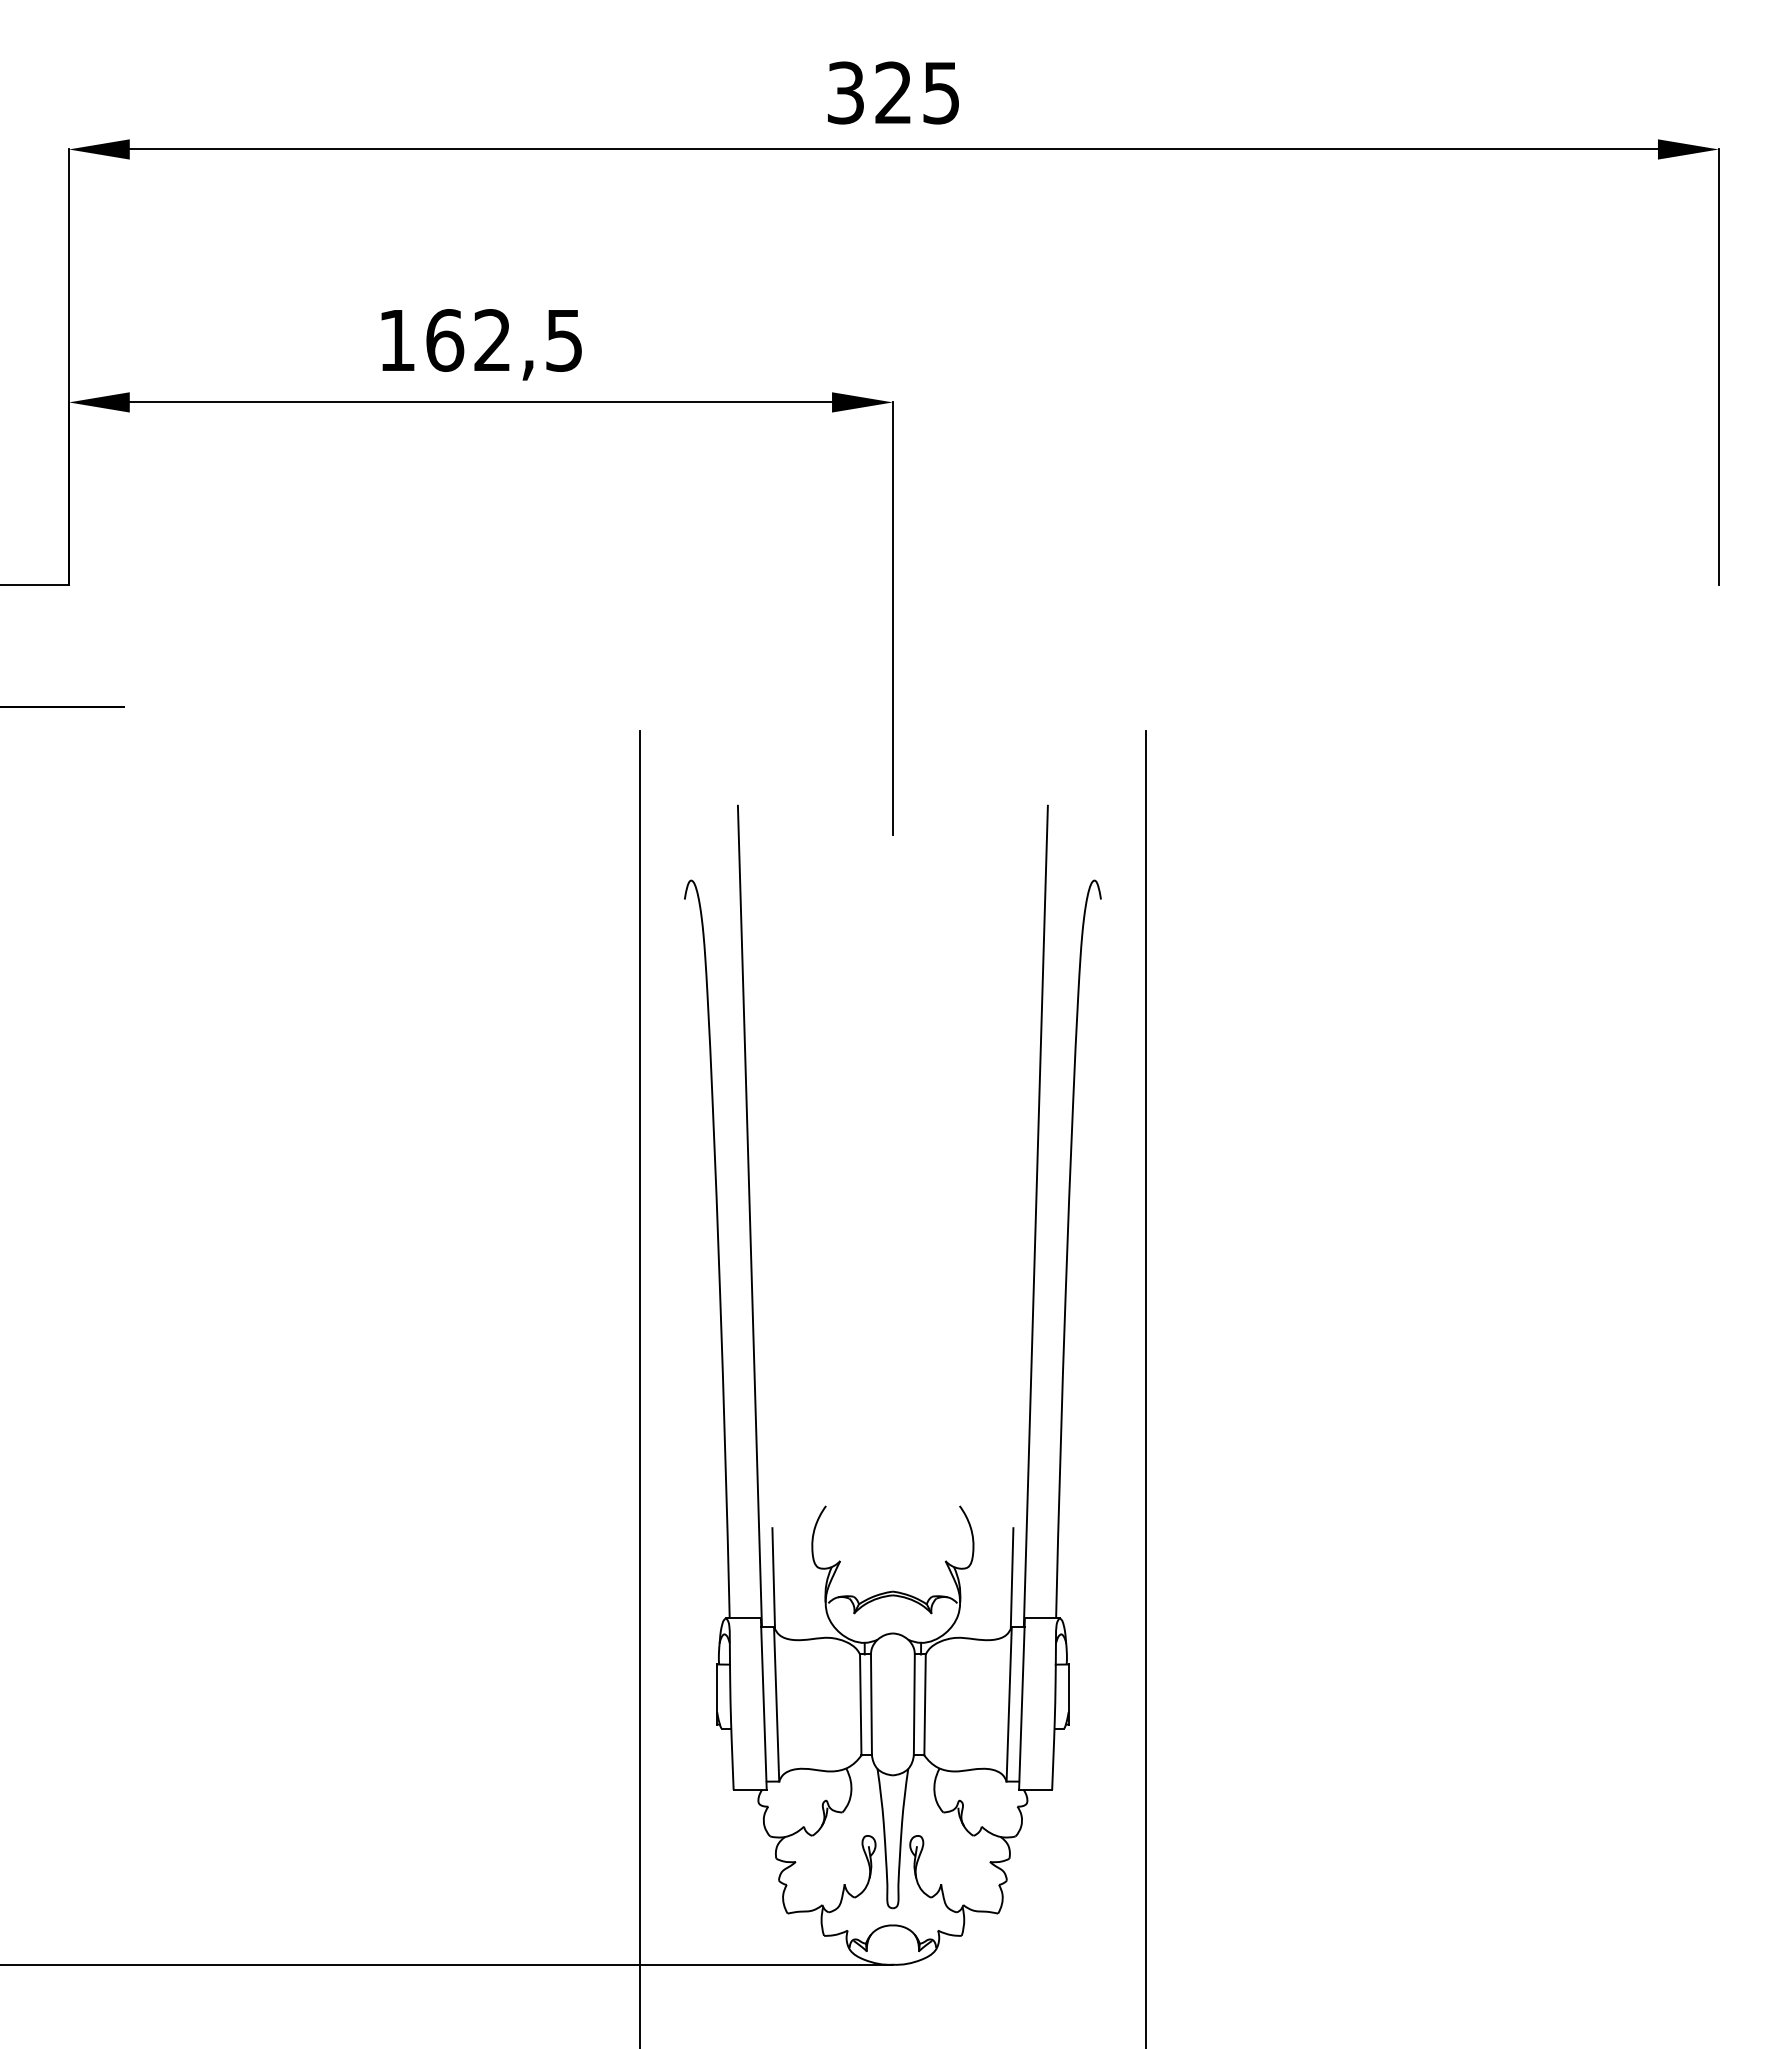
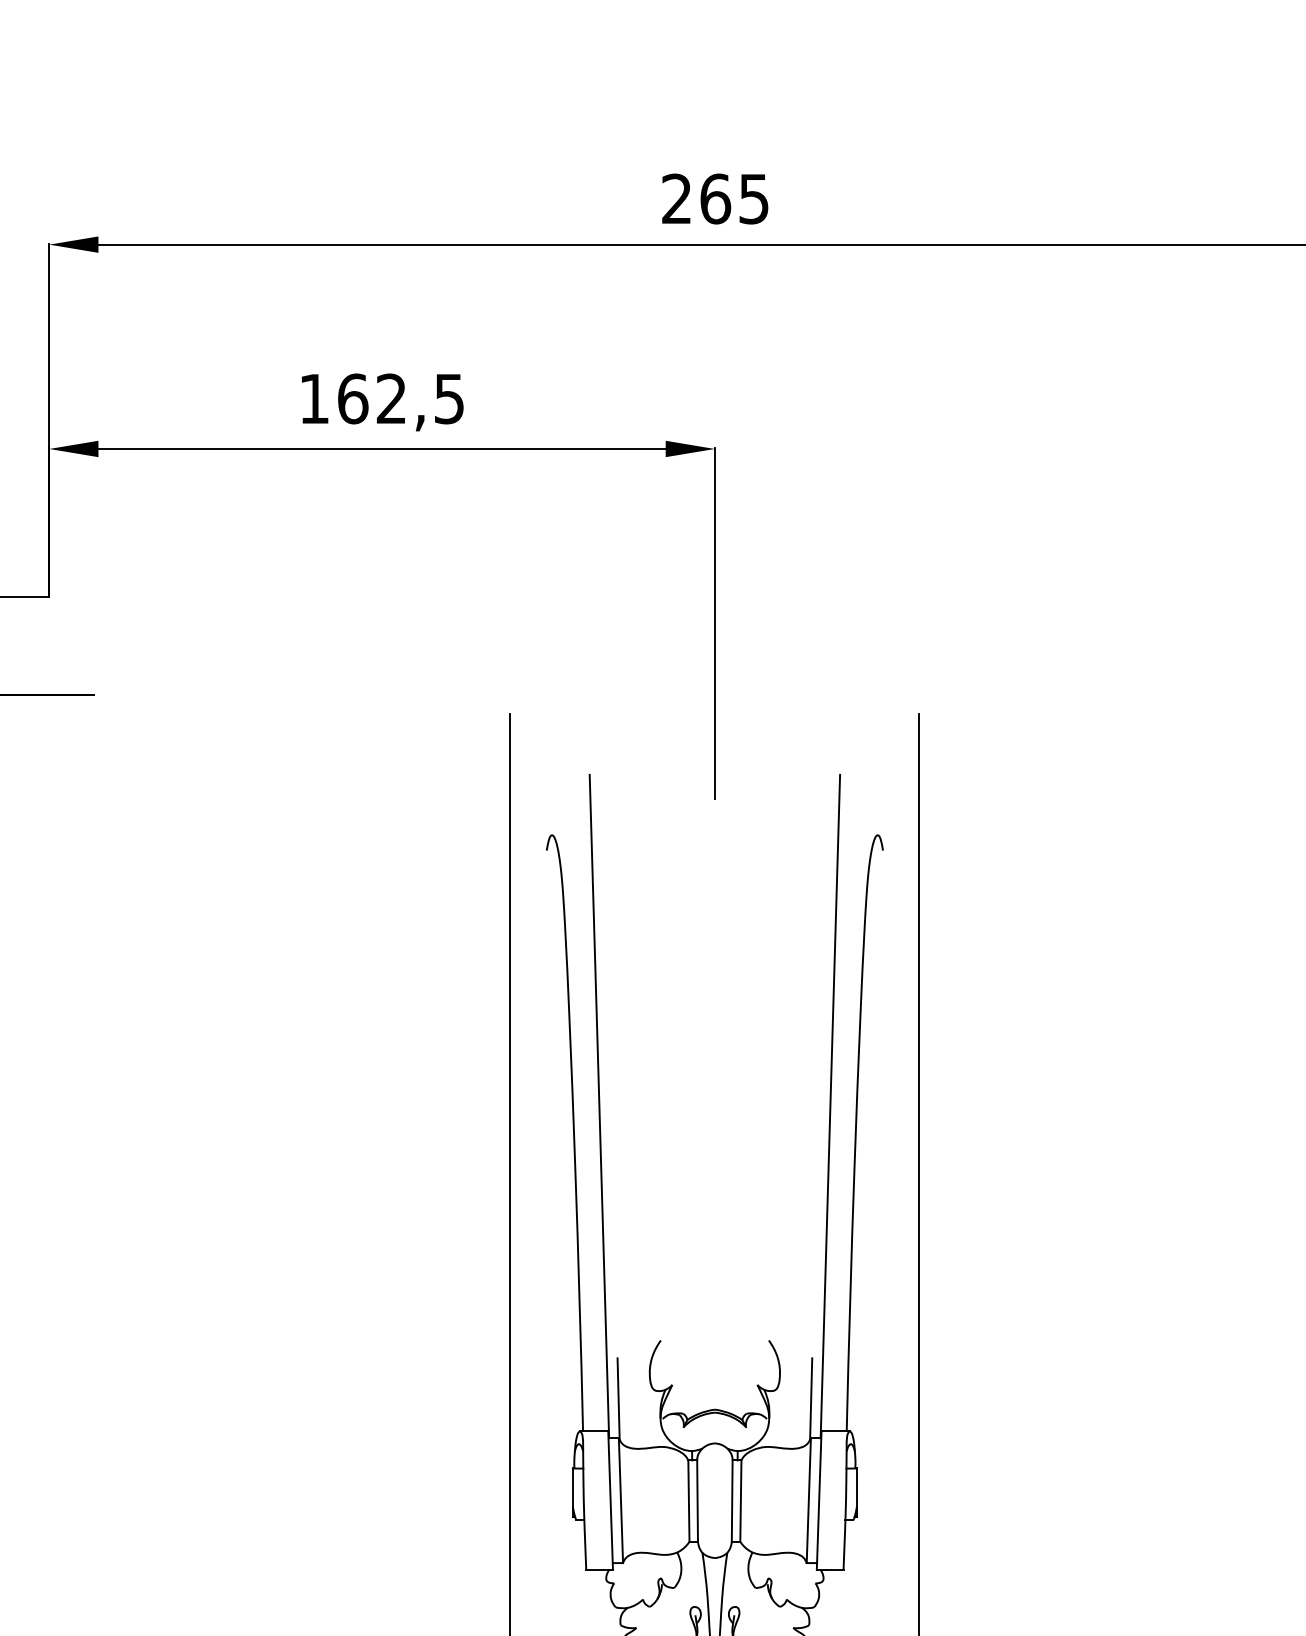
text: (869, 92) -> (695, 198), 325 -> 265

